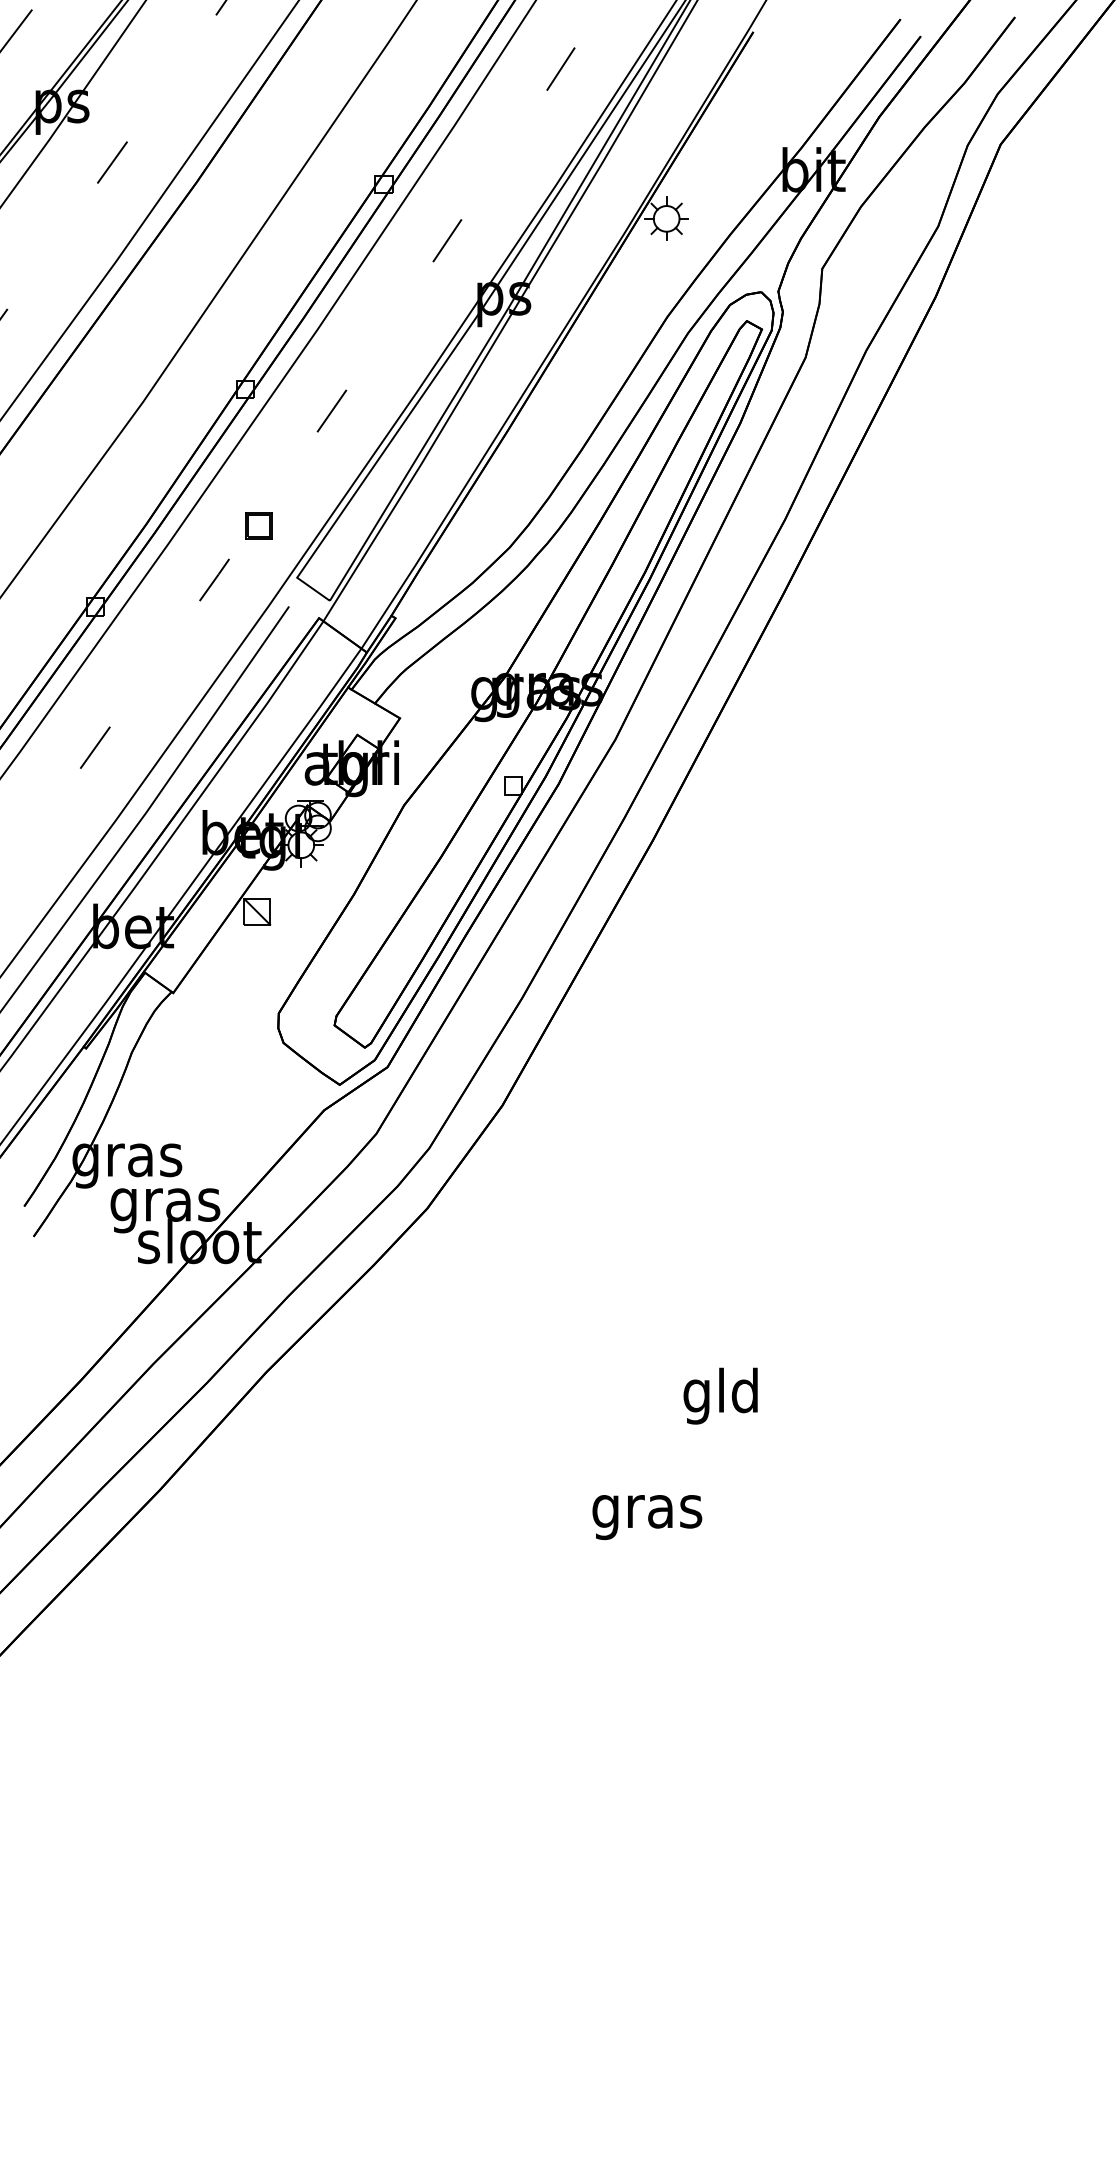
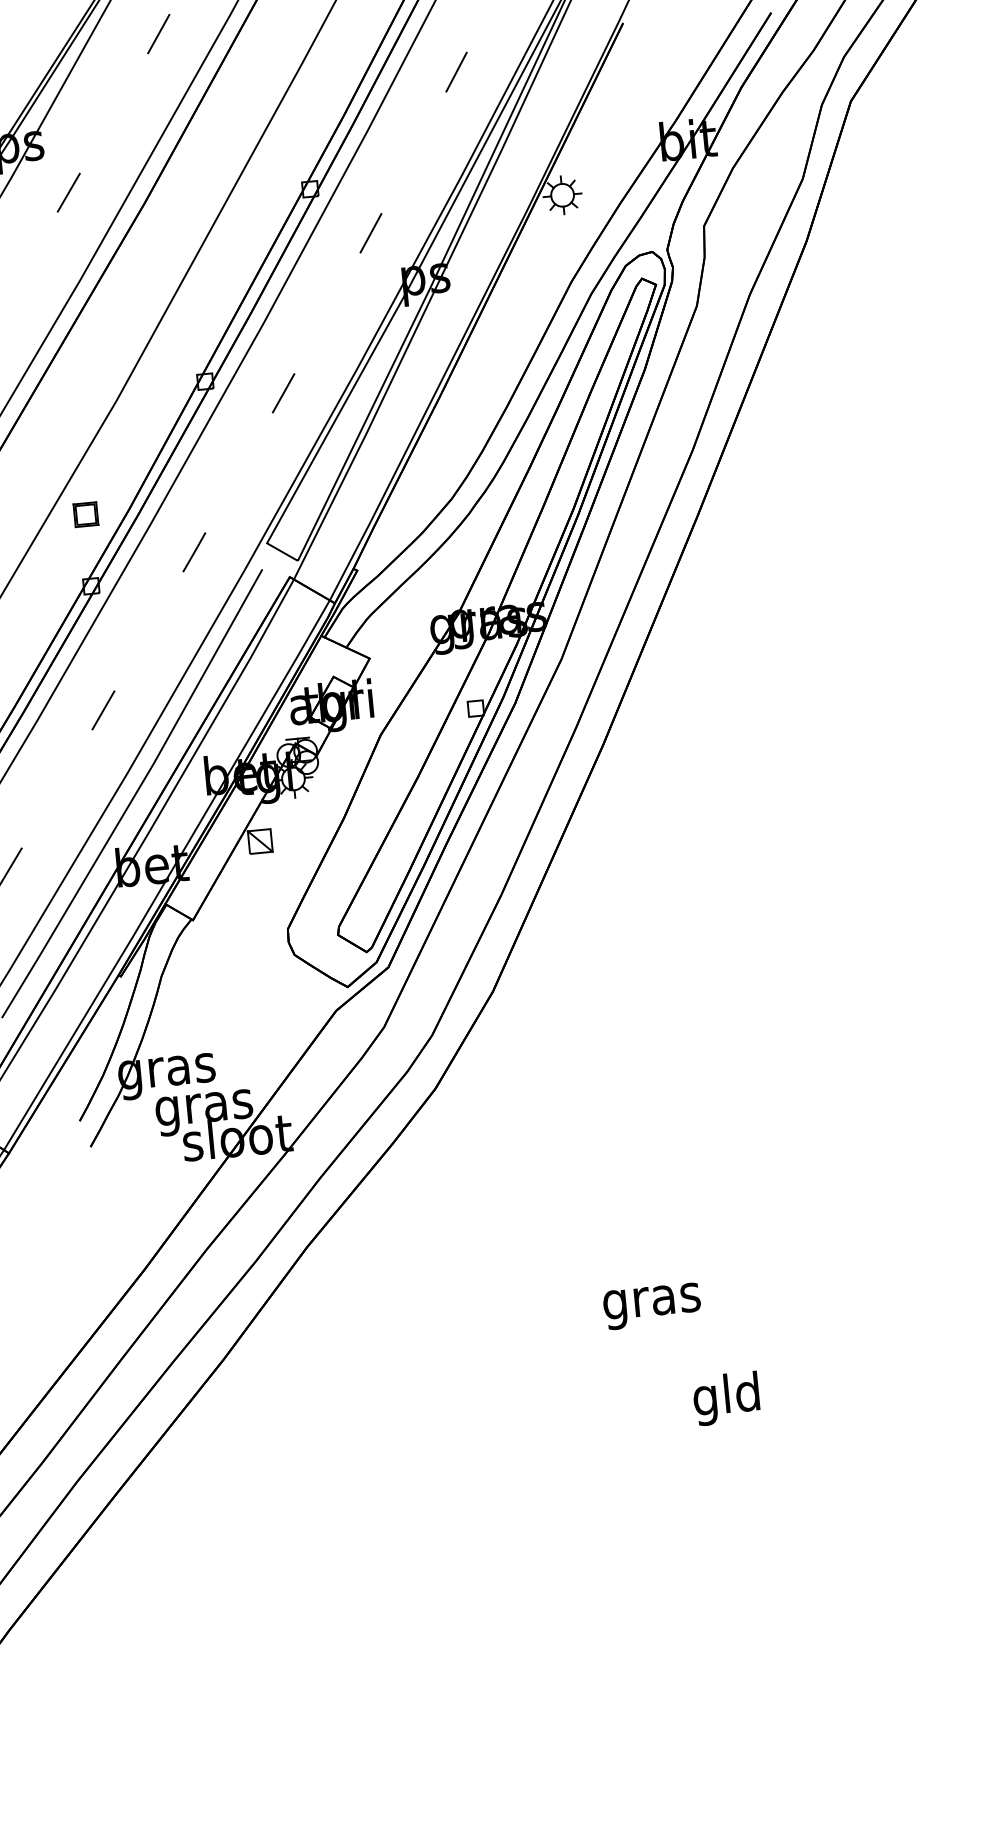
part: (258, 525) -> (85, 514), moved
text: (720, 1395) -> (726, 1398), moved
text: (647, 1517) -> (652, 1306), moved

